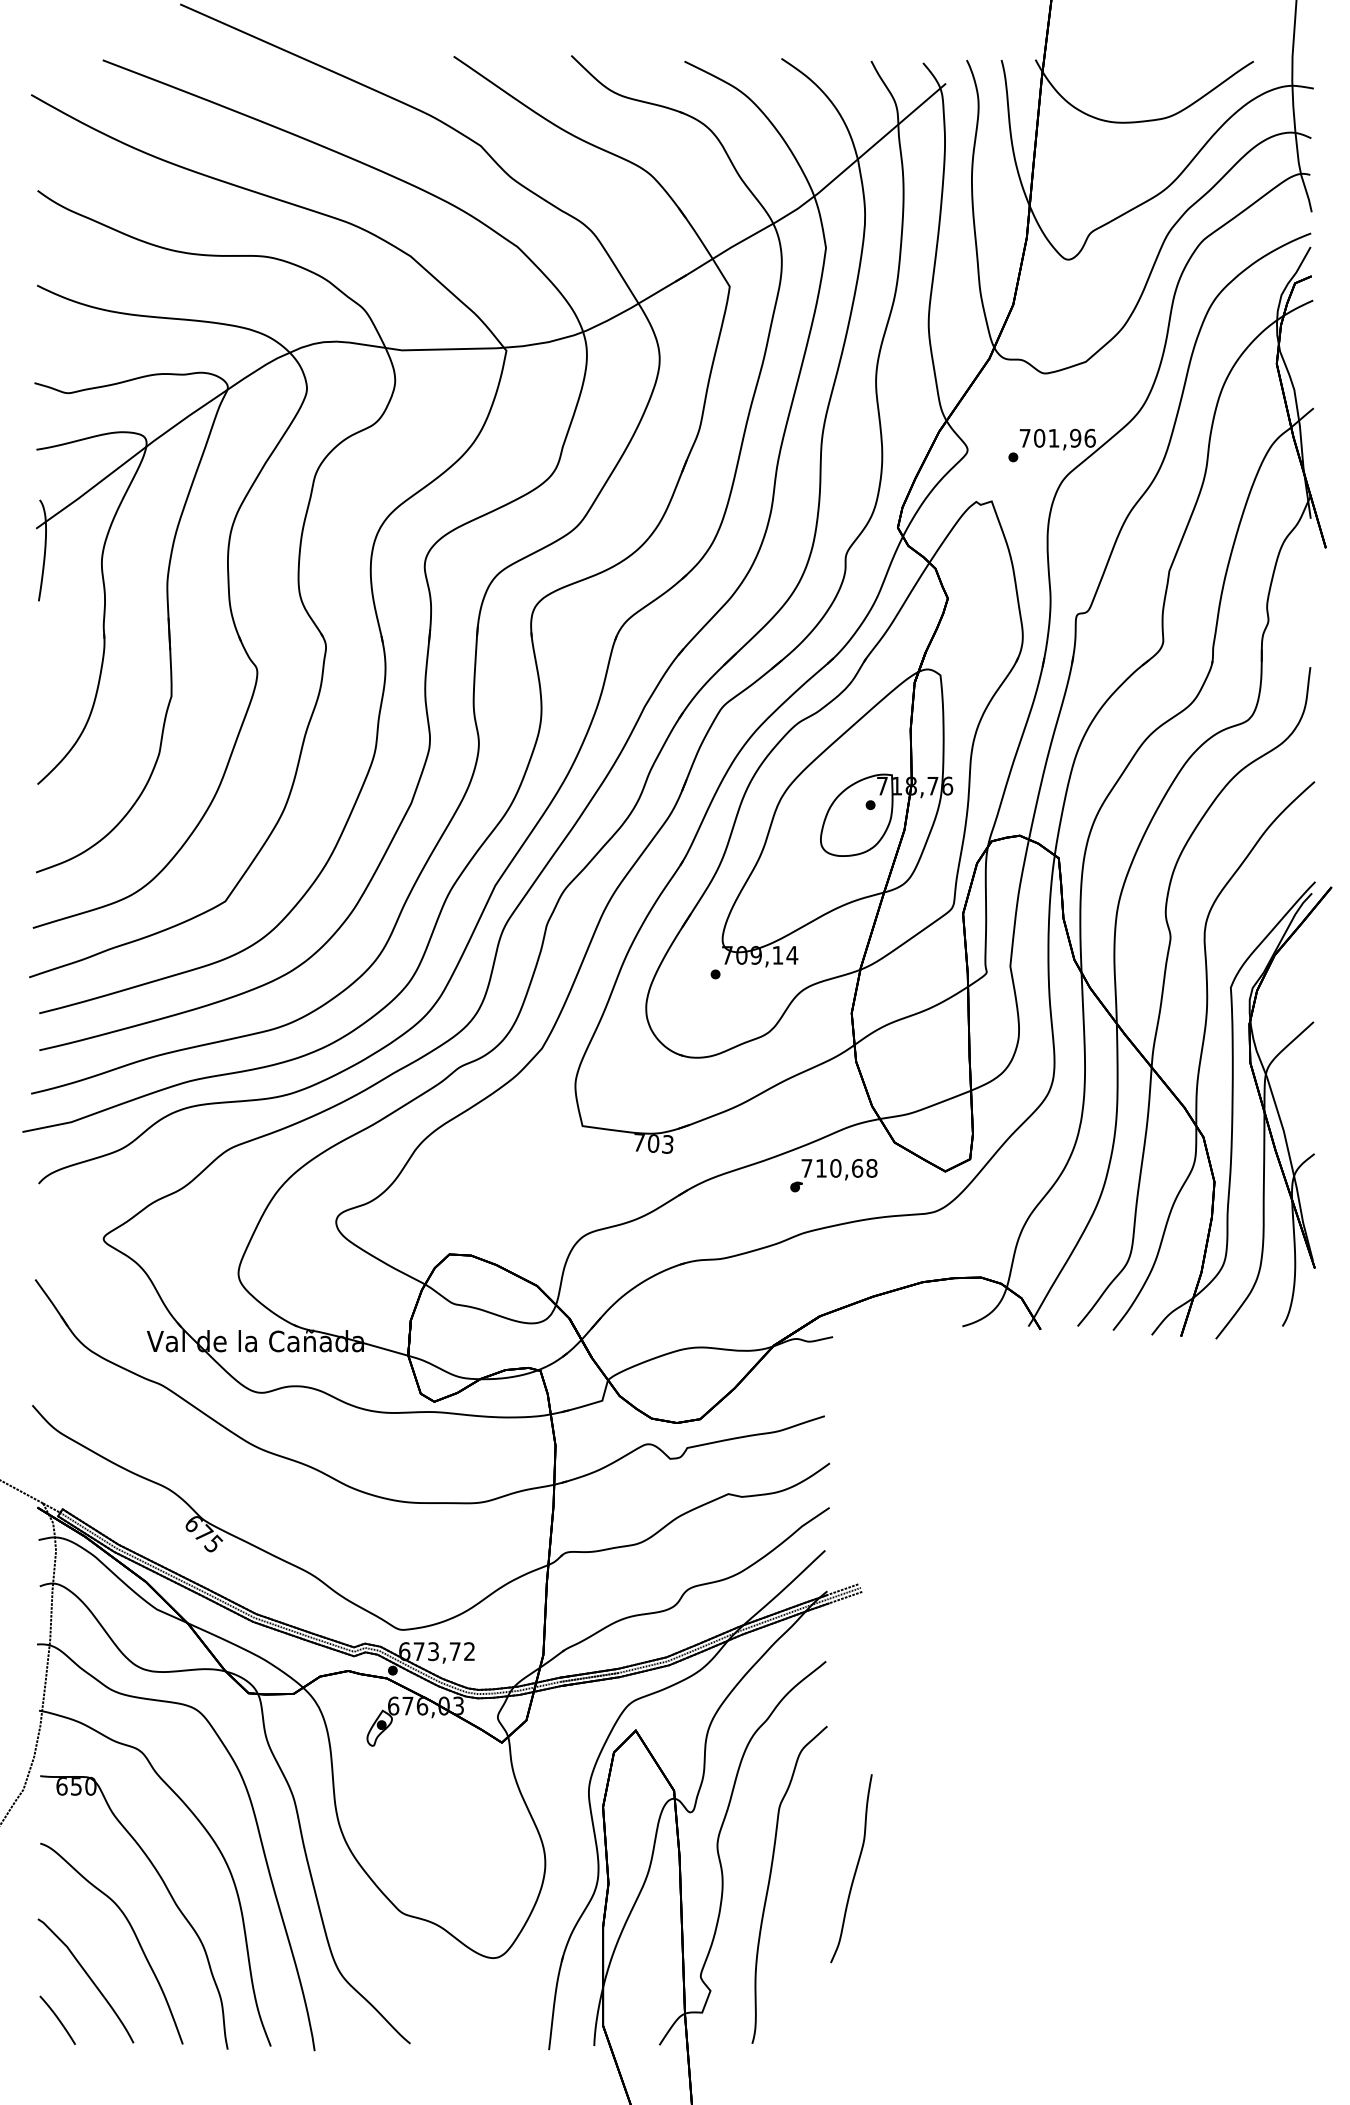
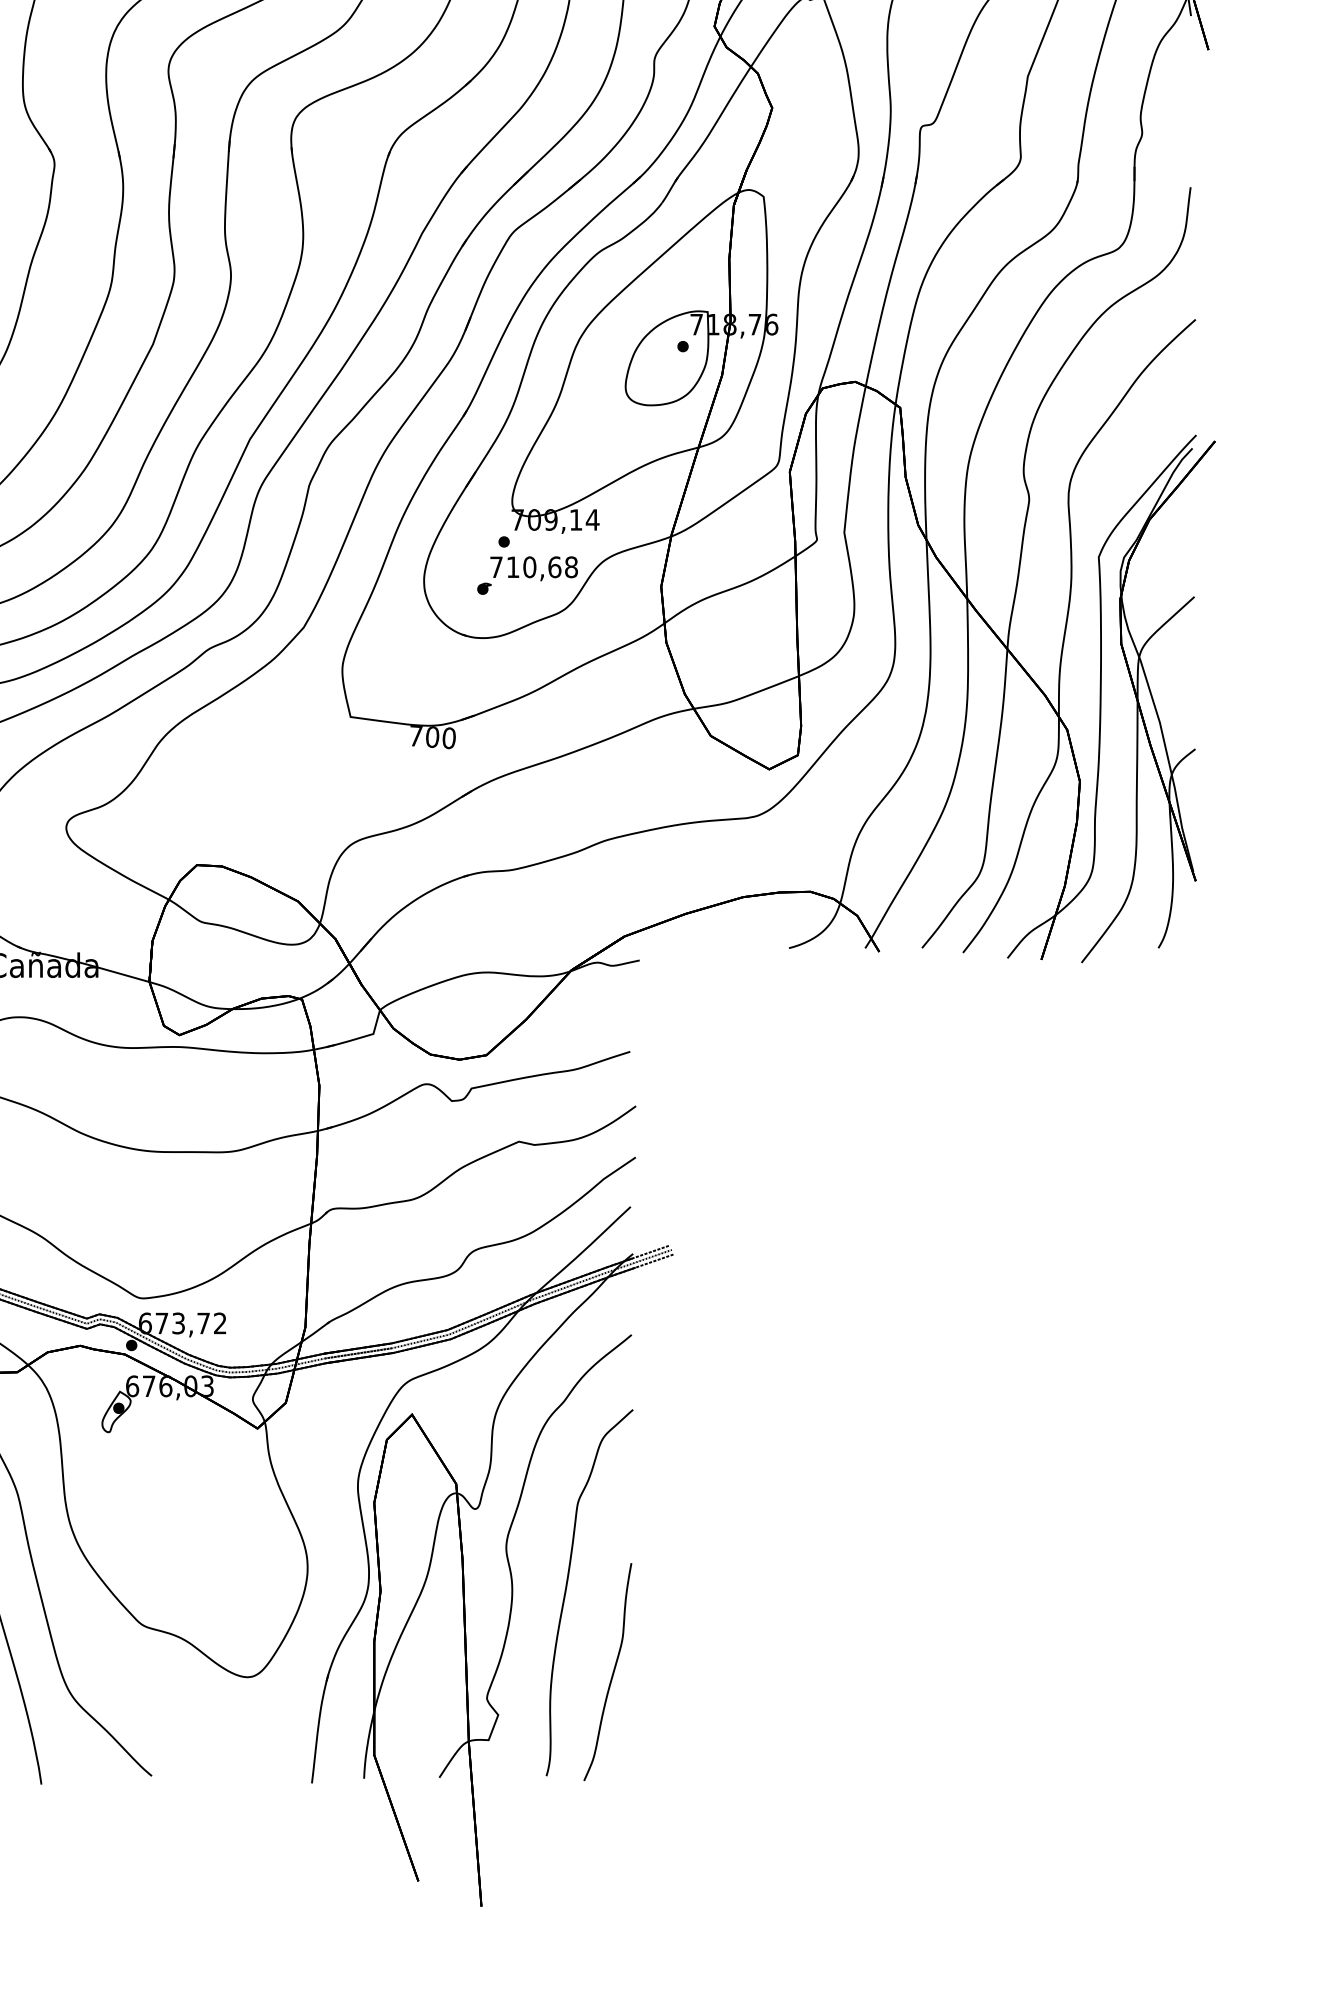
text: (667, 1144) -> (448, 738), 703 -> 700
part: (833, 1175) -> (527, 575), moved
part: (851, 1868) -> (607, 1671), moved

